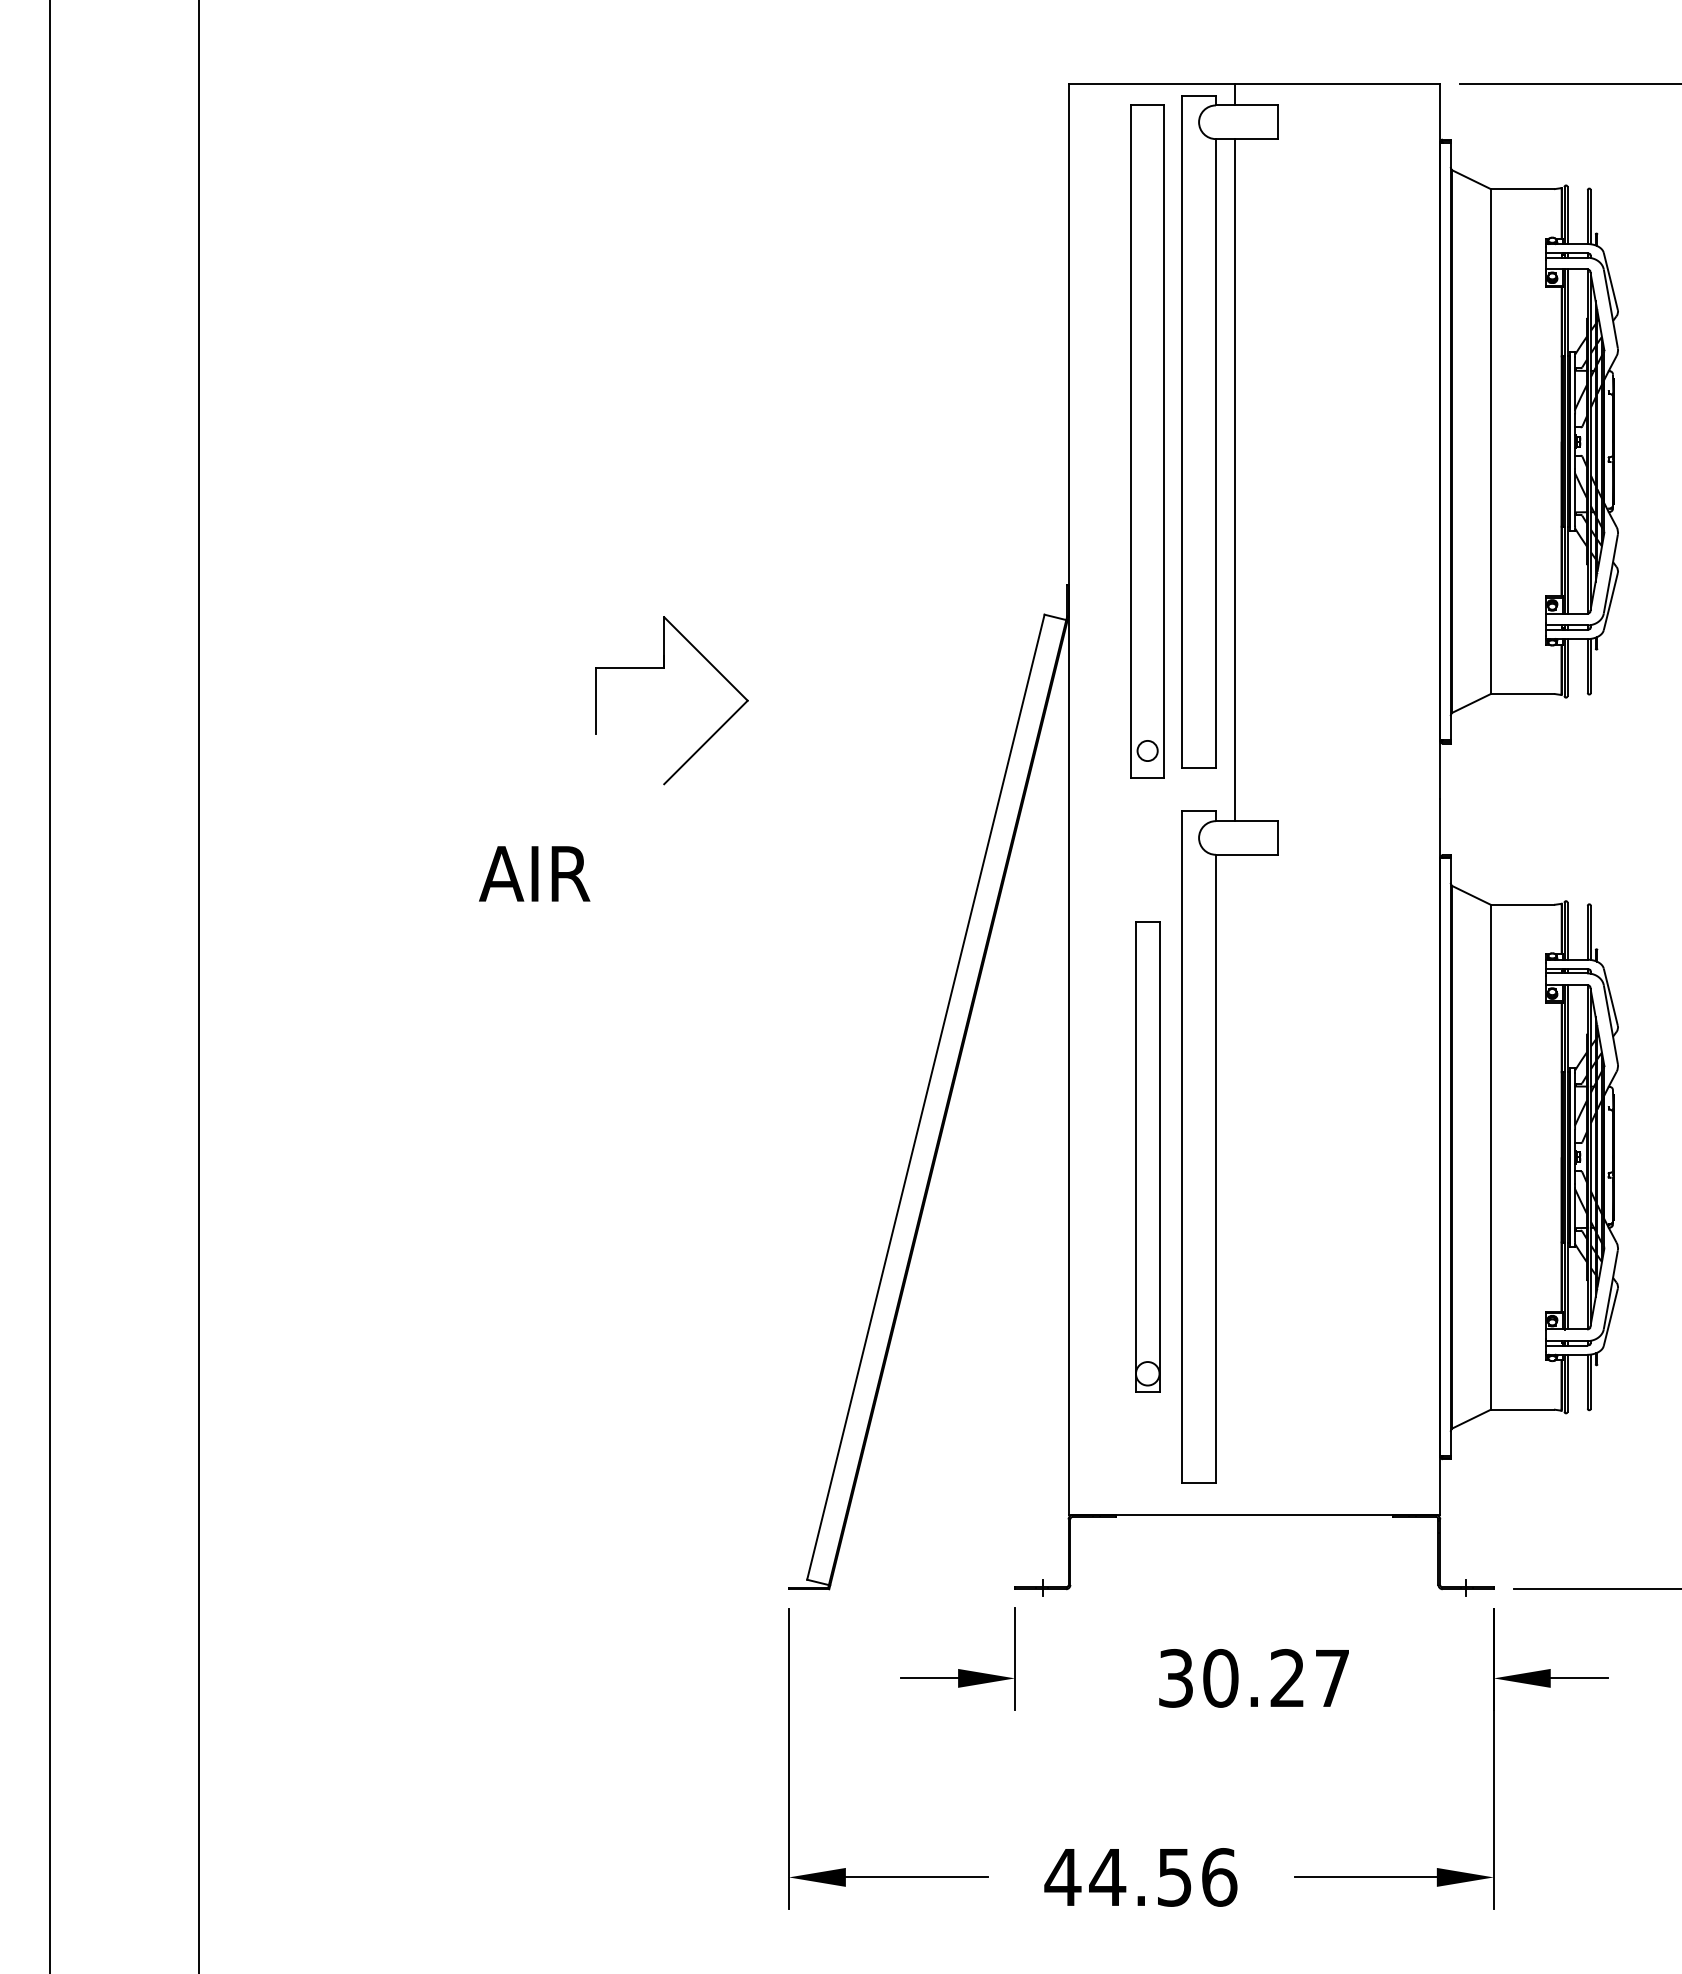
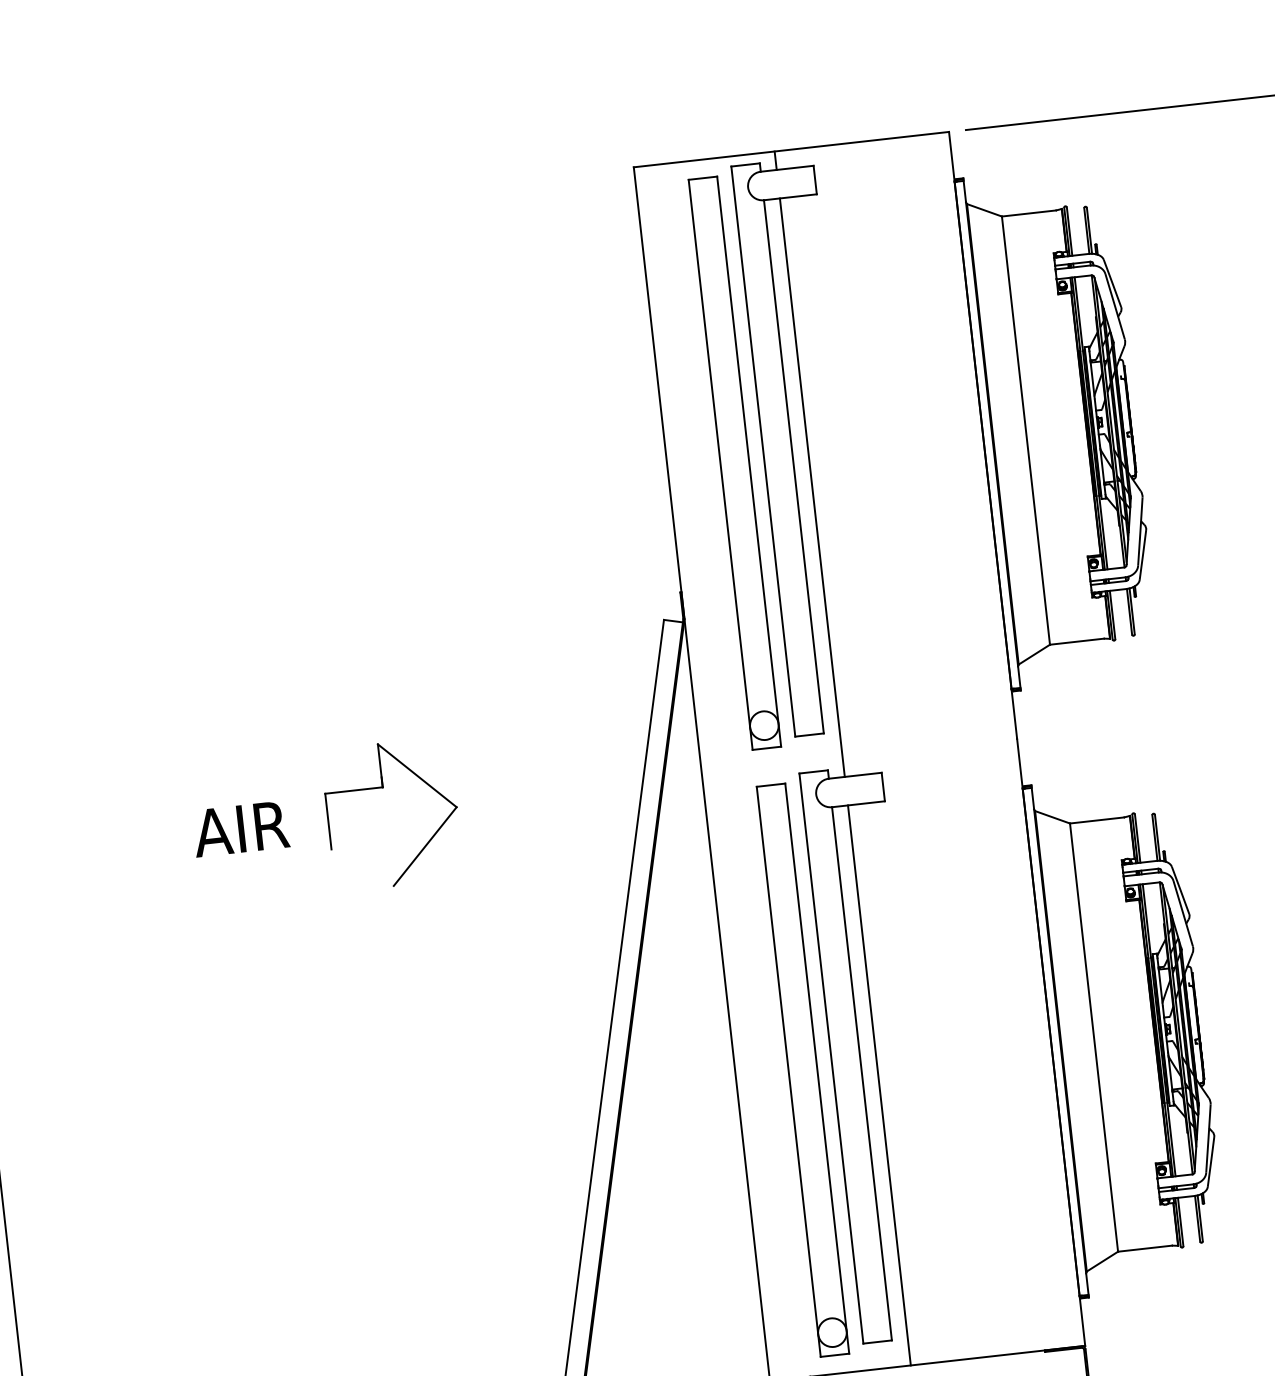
part: (664, 668) -> (383, 787), moved
circle: (1147, 750) -> (764, 725), size x1.67
text: (534, 873) -> (240, 828), moved
part: (1147, 1156) -> (802, 1069), size x1.43
line: (1234, 1184) -> (879, 1085), added

